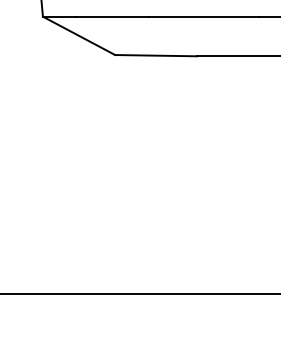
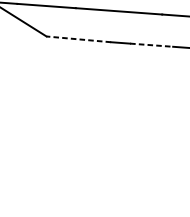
line: (156, 55) -> (79, 39), solid -> dashed
line: (248, 56) -> (151, 45), solid -> dashed

